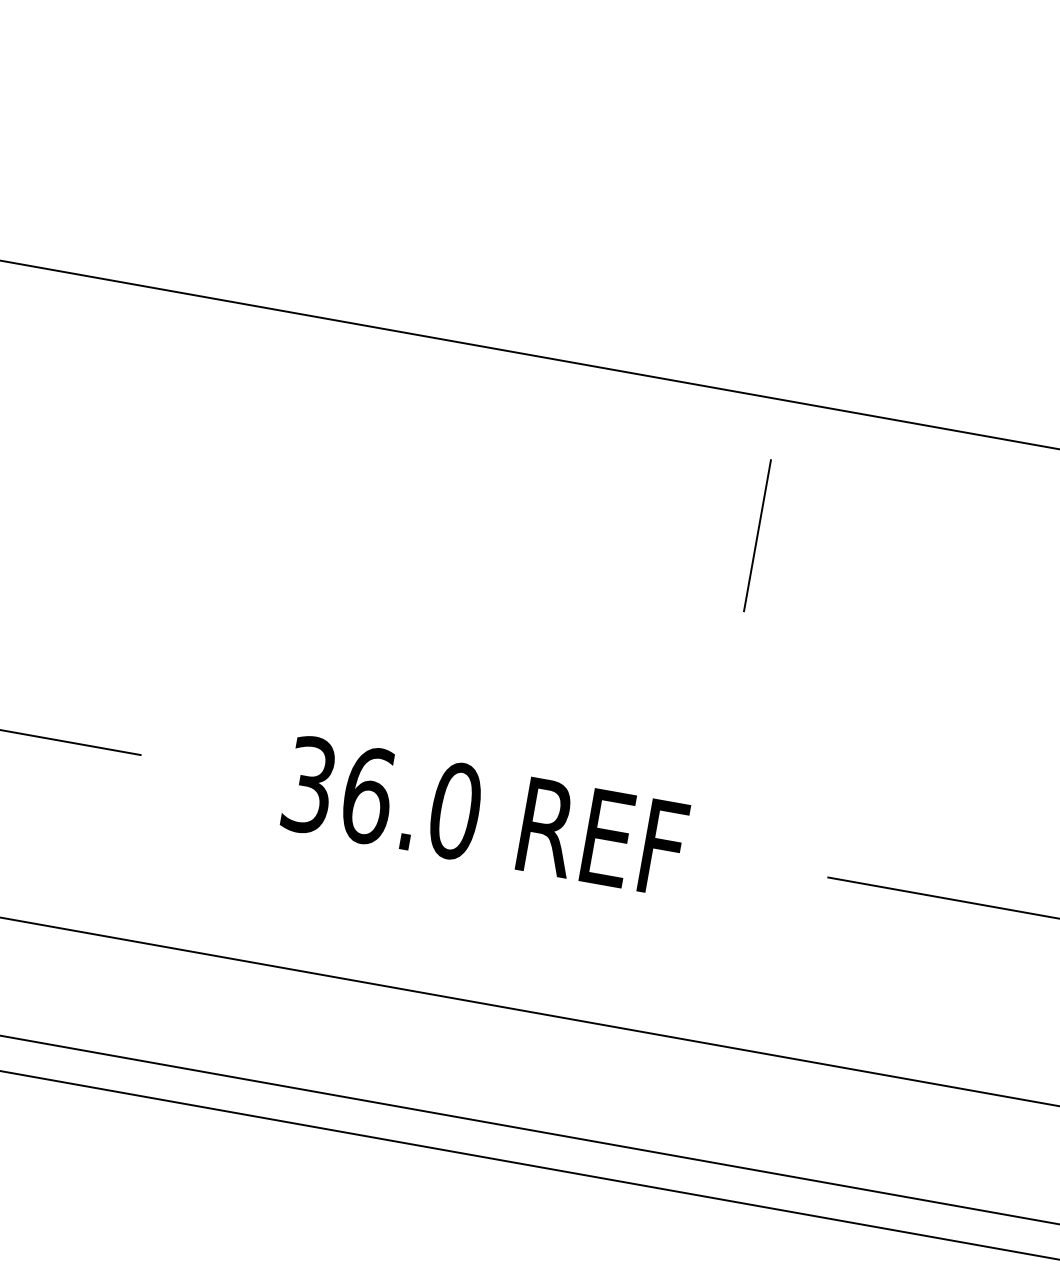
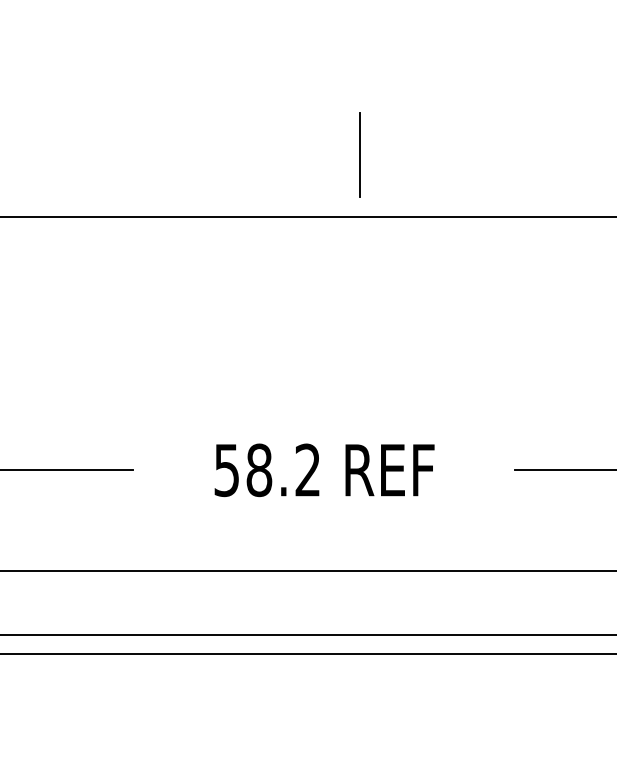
line: (755, 534) -> (359, 154), moved
text: (382, 798) -> (267, 470), 36.0 -> 58.2

